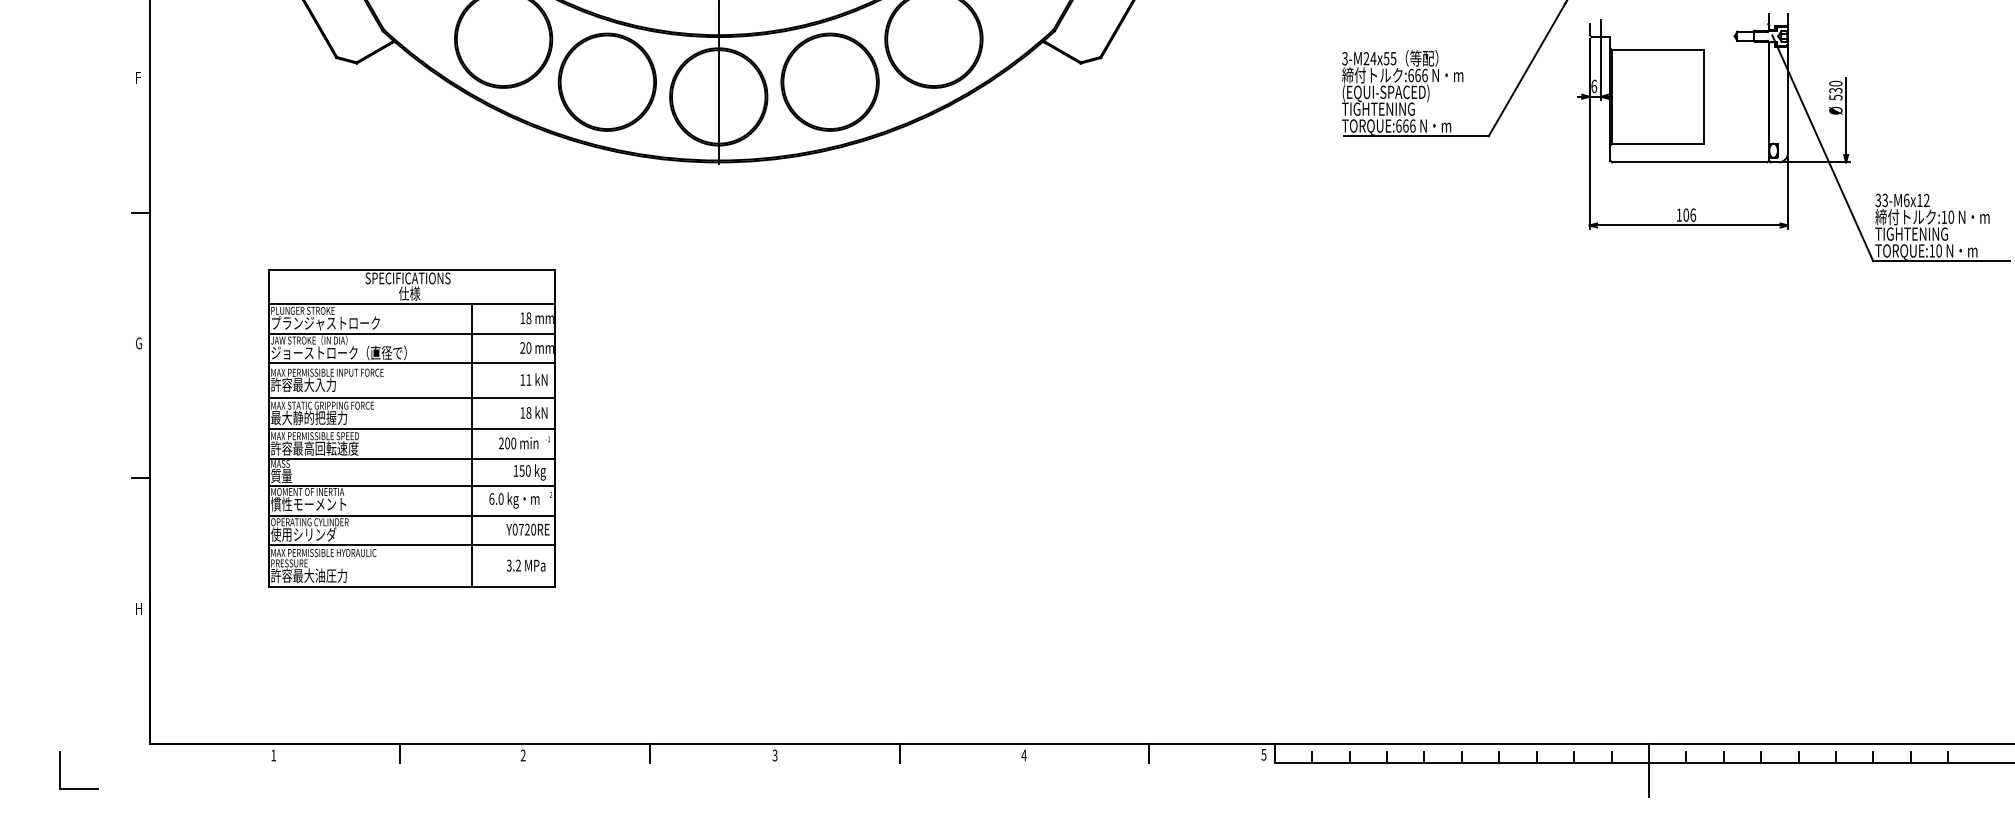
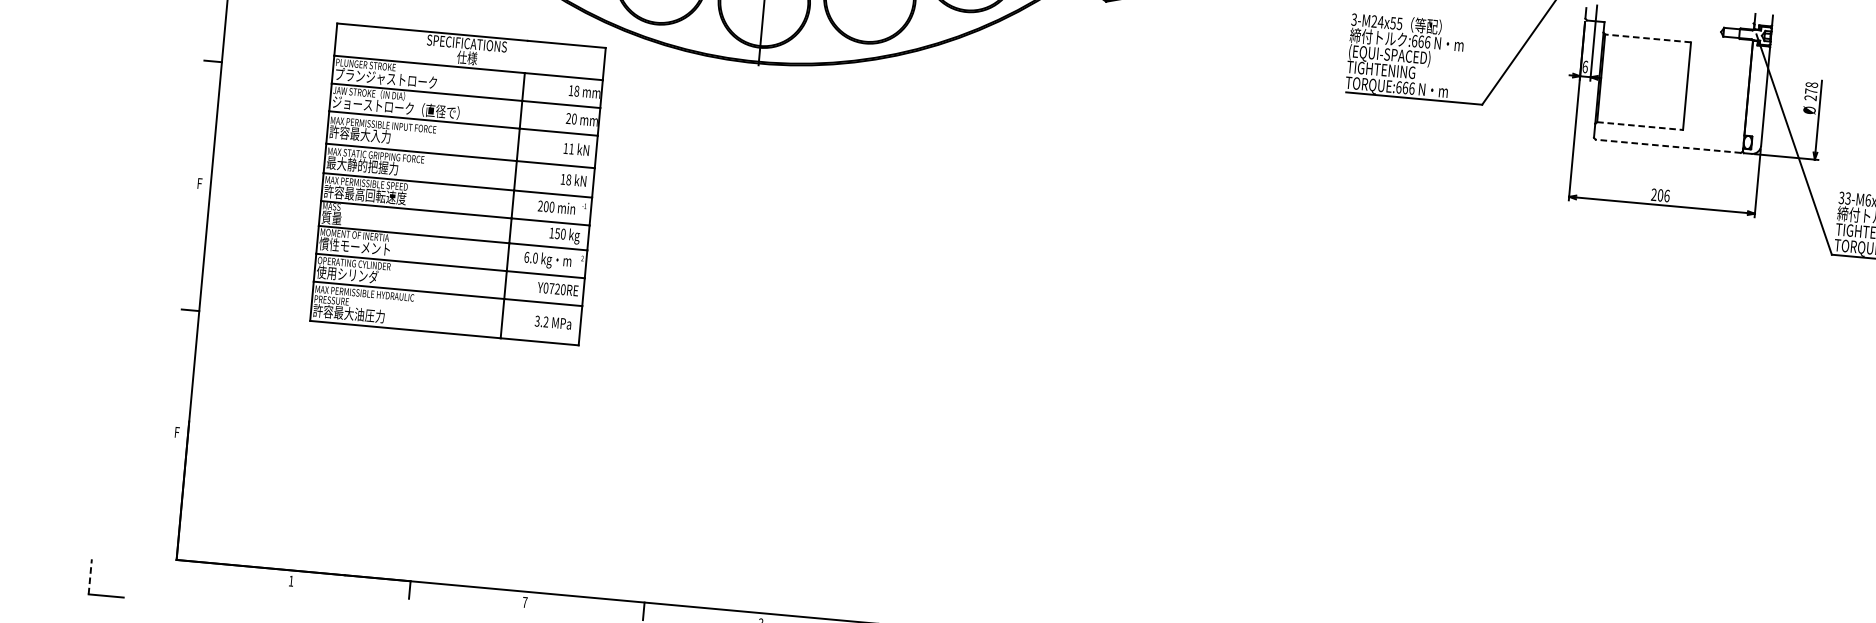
line: (1657, 50) -> (1647, 38), solid -> dashed
text: (1835, 90) -> (1810, 91), 530 -> 278
line: (1657, 143) -> (1639, 125), solid -> dashed
line: (1689, 162) -> (1668, 146), solid -> dashed
text: (1679, 214) -> (1654, 194), 106 -> 206
text: (139, 343) -> (200, 183), G -> F
part: (411, 428) -> (457, 184), moved
text: (139, 608) -> (178, 432), H -> F
text: (522, 755) -> (524, 602), 2 -> 7
line: (60, 770) -> (90, 577), solid -> dashed

